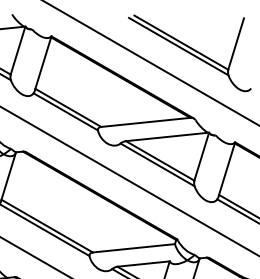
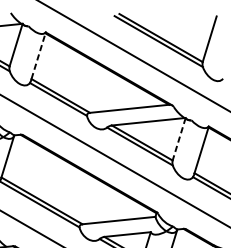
line: (43, 63) -> (38, 56), solid -> dashed
line: (201, 157) -> (178, 139), solid -> dashed

